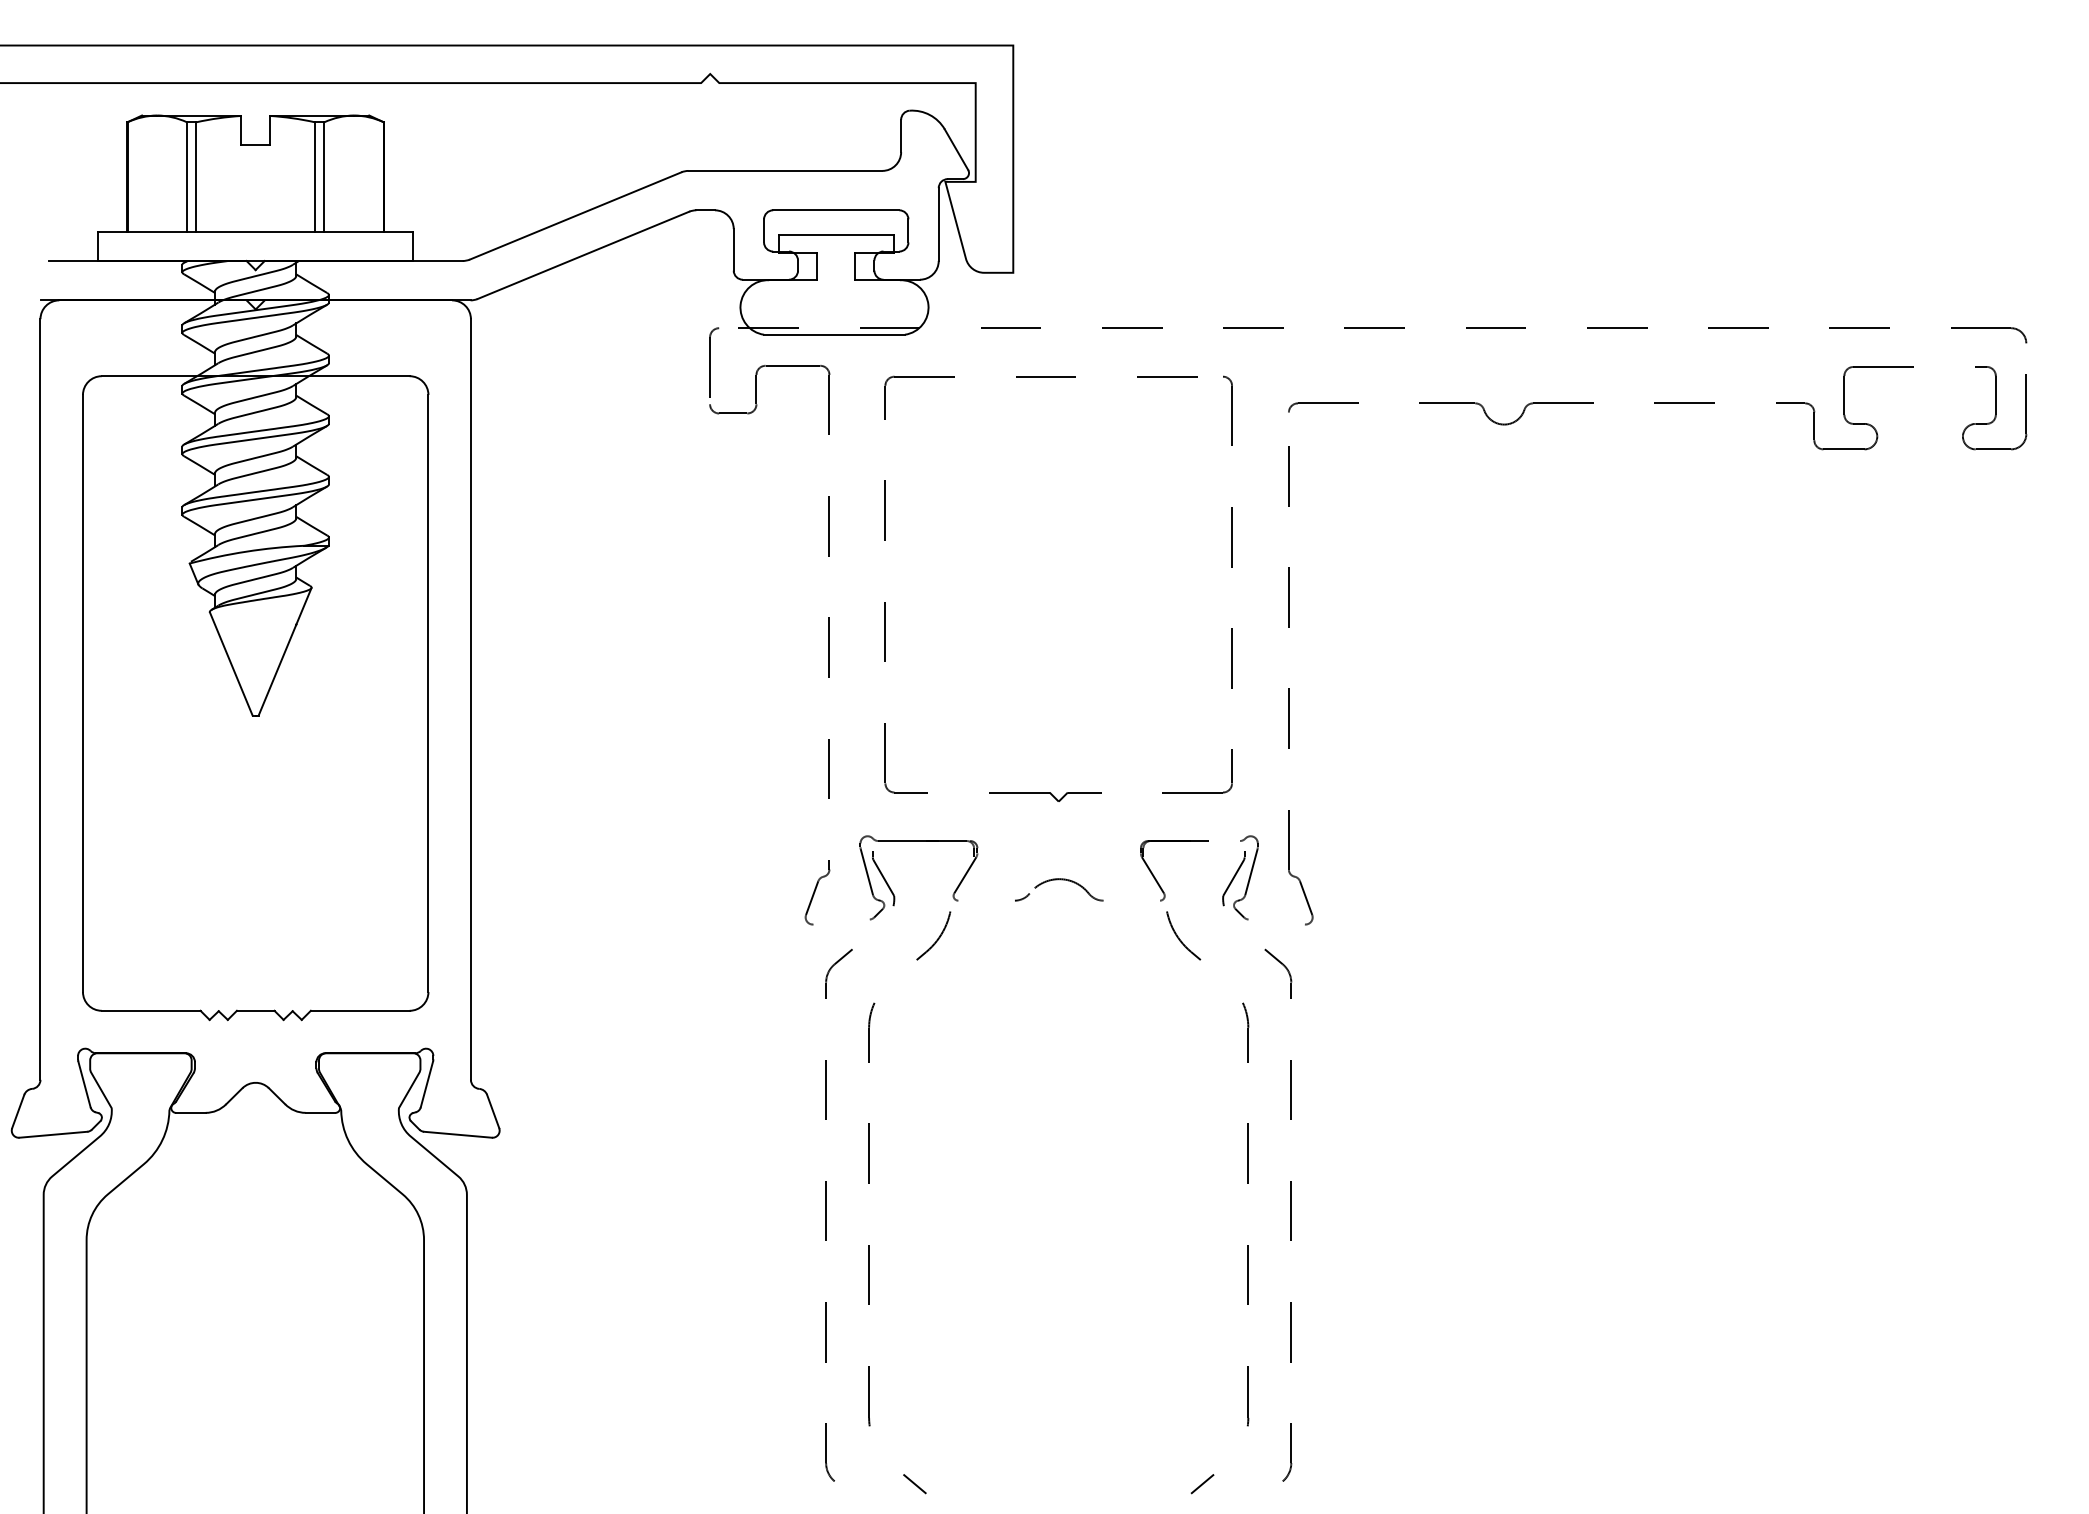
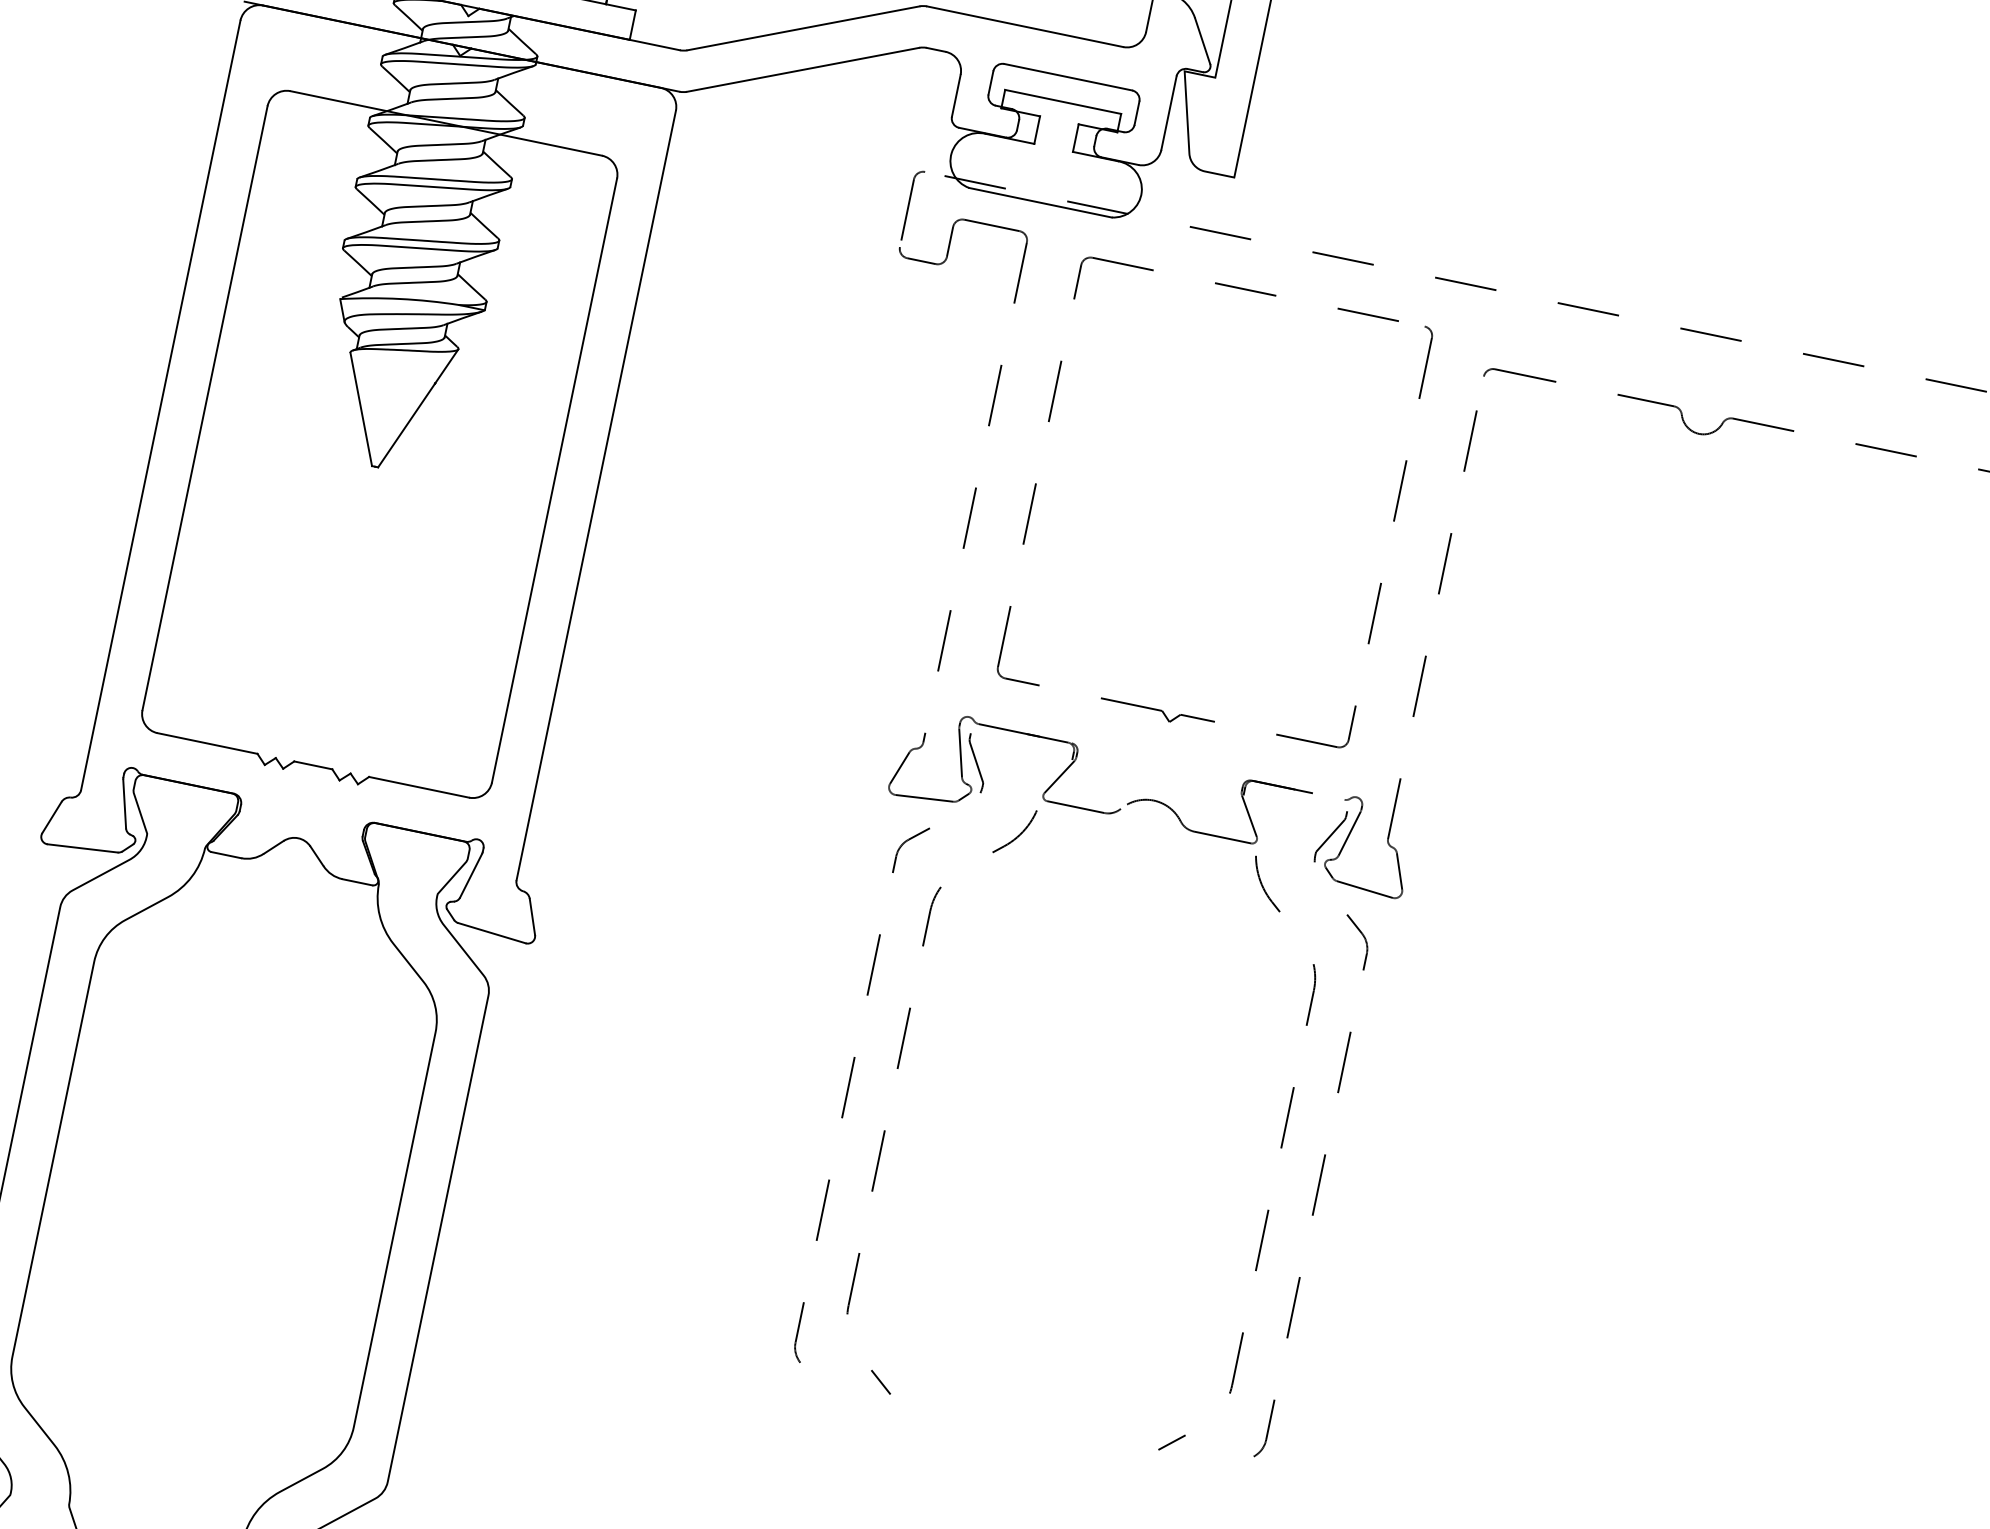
line: (986, 900) -> (1075, 806), added
line: (1131, 900) -> (1222, 837), added
line: (841, 921) -> (924, 797), added
line: (1276, 921) -> (1364, 888), added

